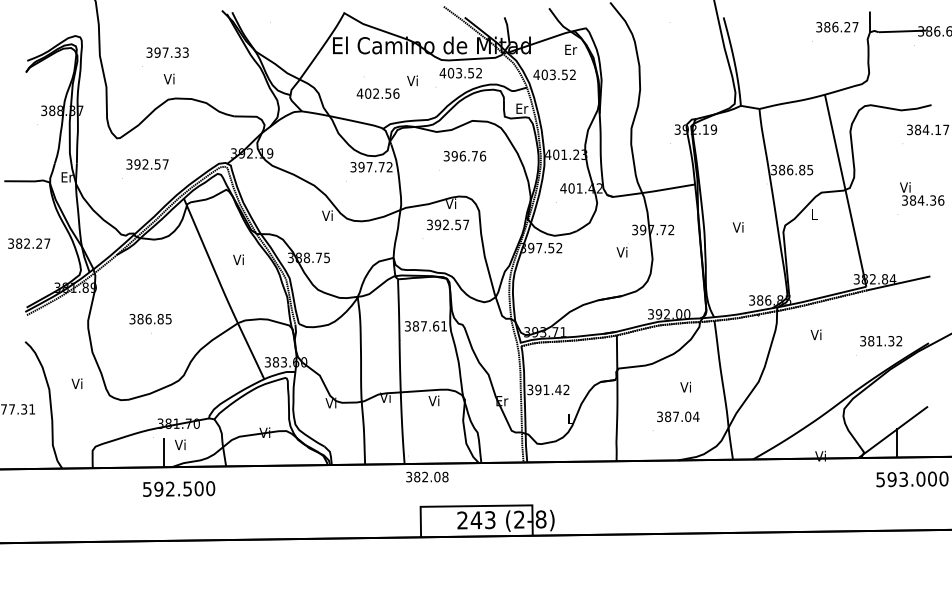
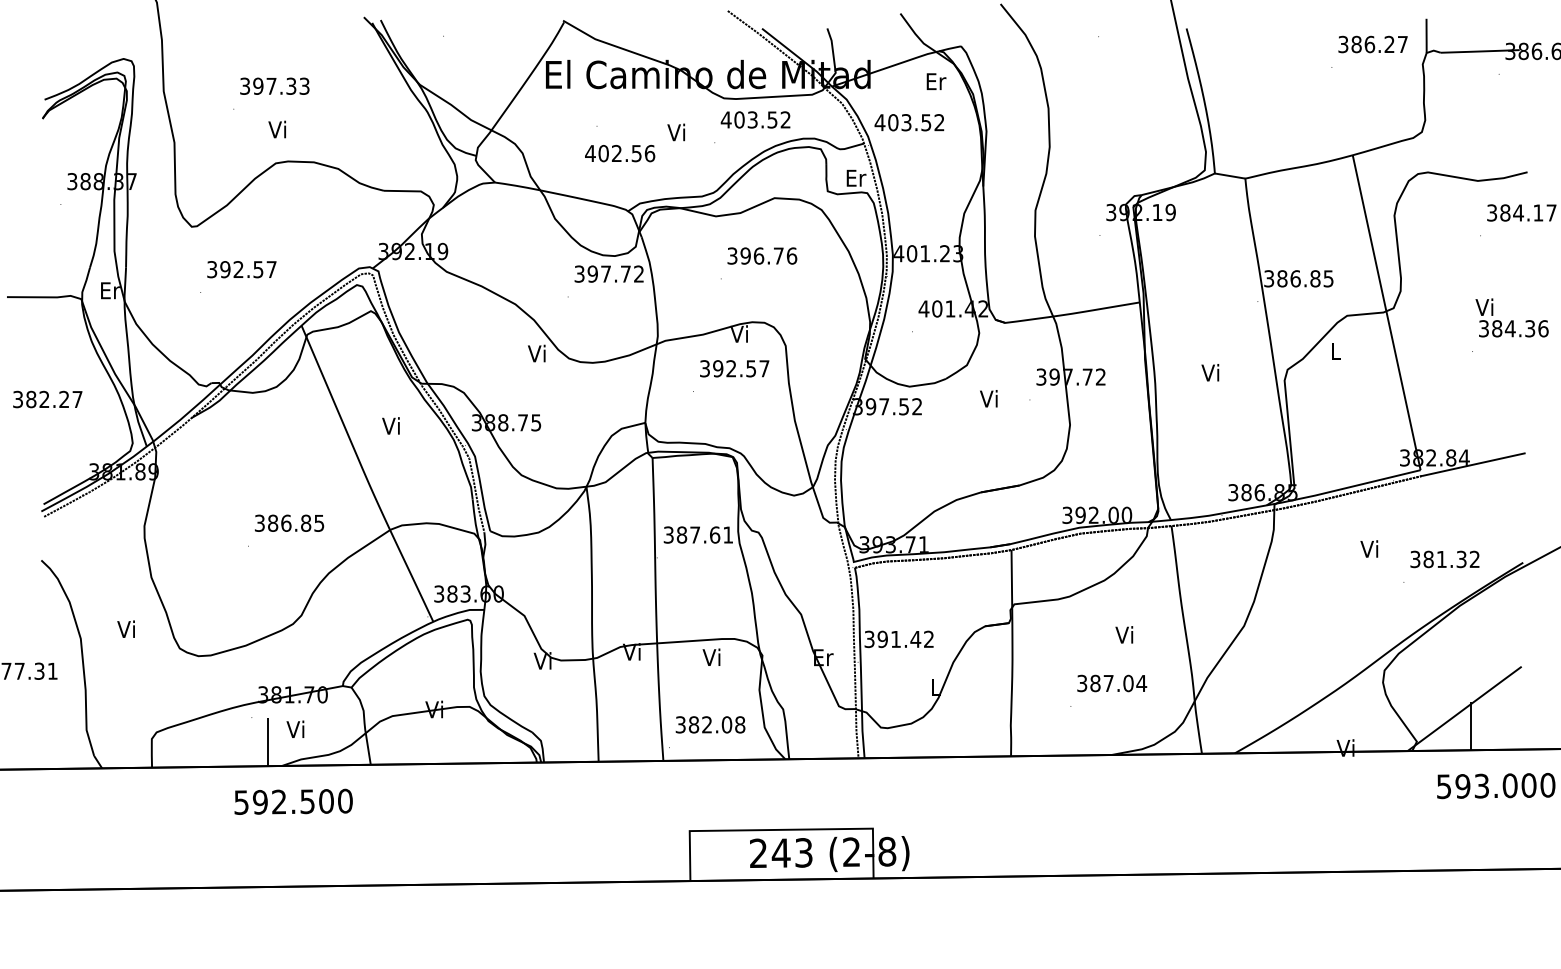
text: (621, 252) -> (987, 399), moved
text: (150, 319) -> (289, 523), moved
text: (815, 334) -> (1368, 548), moved
text: (427, 476) -> (710, 723), moved

